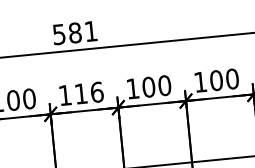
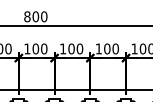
text: (74, 32) -> (35, 16), 581 -> 800
text: (88, 92) -> (39, 48), 116 -> 100

